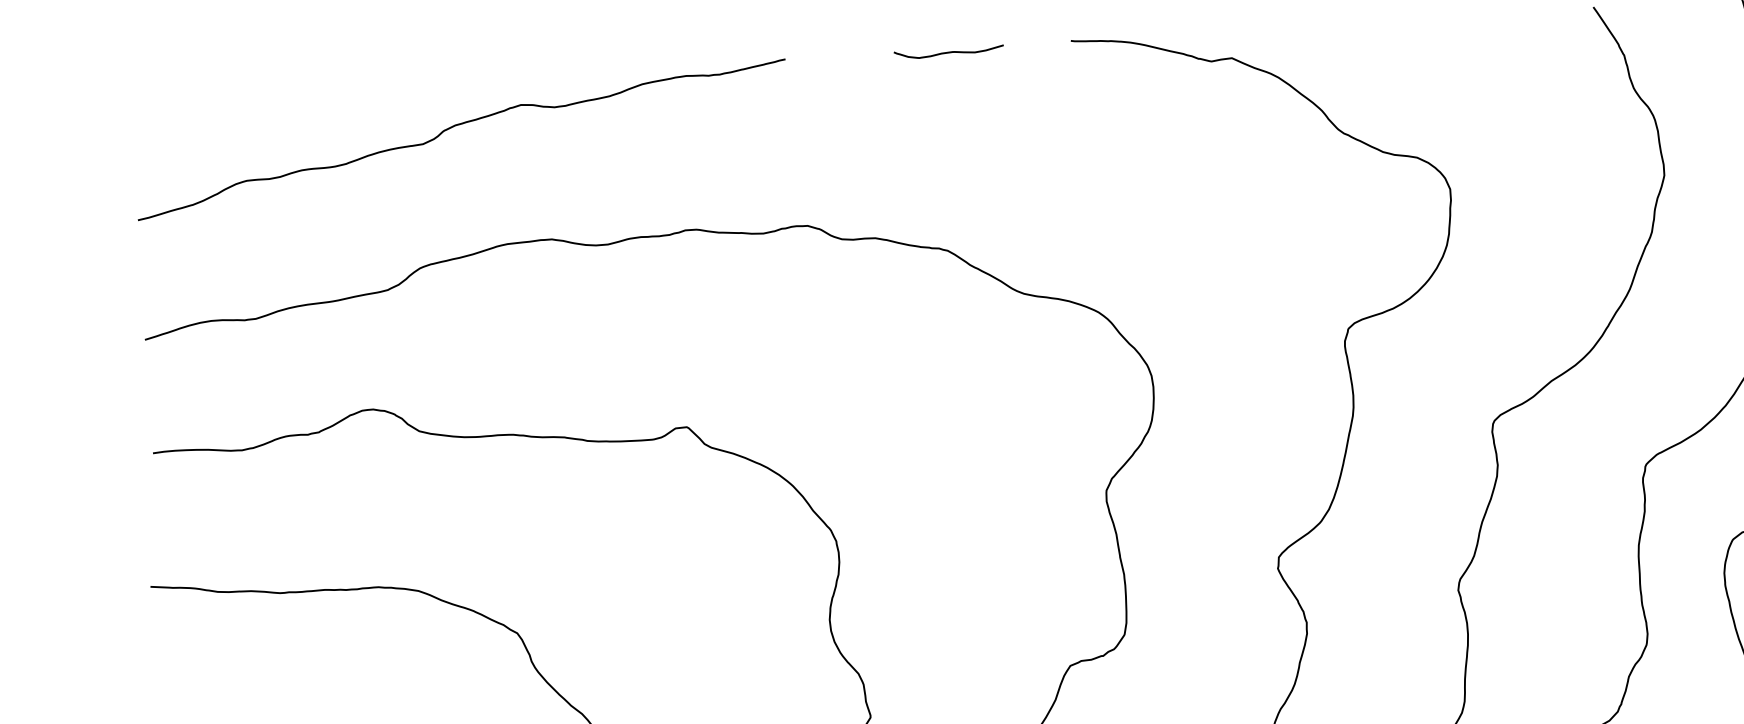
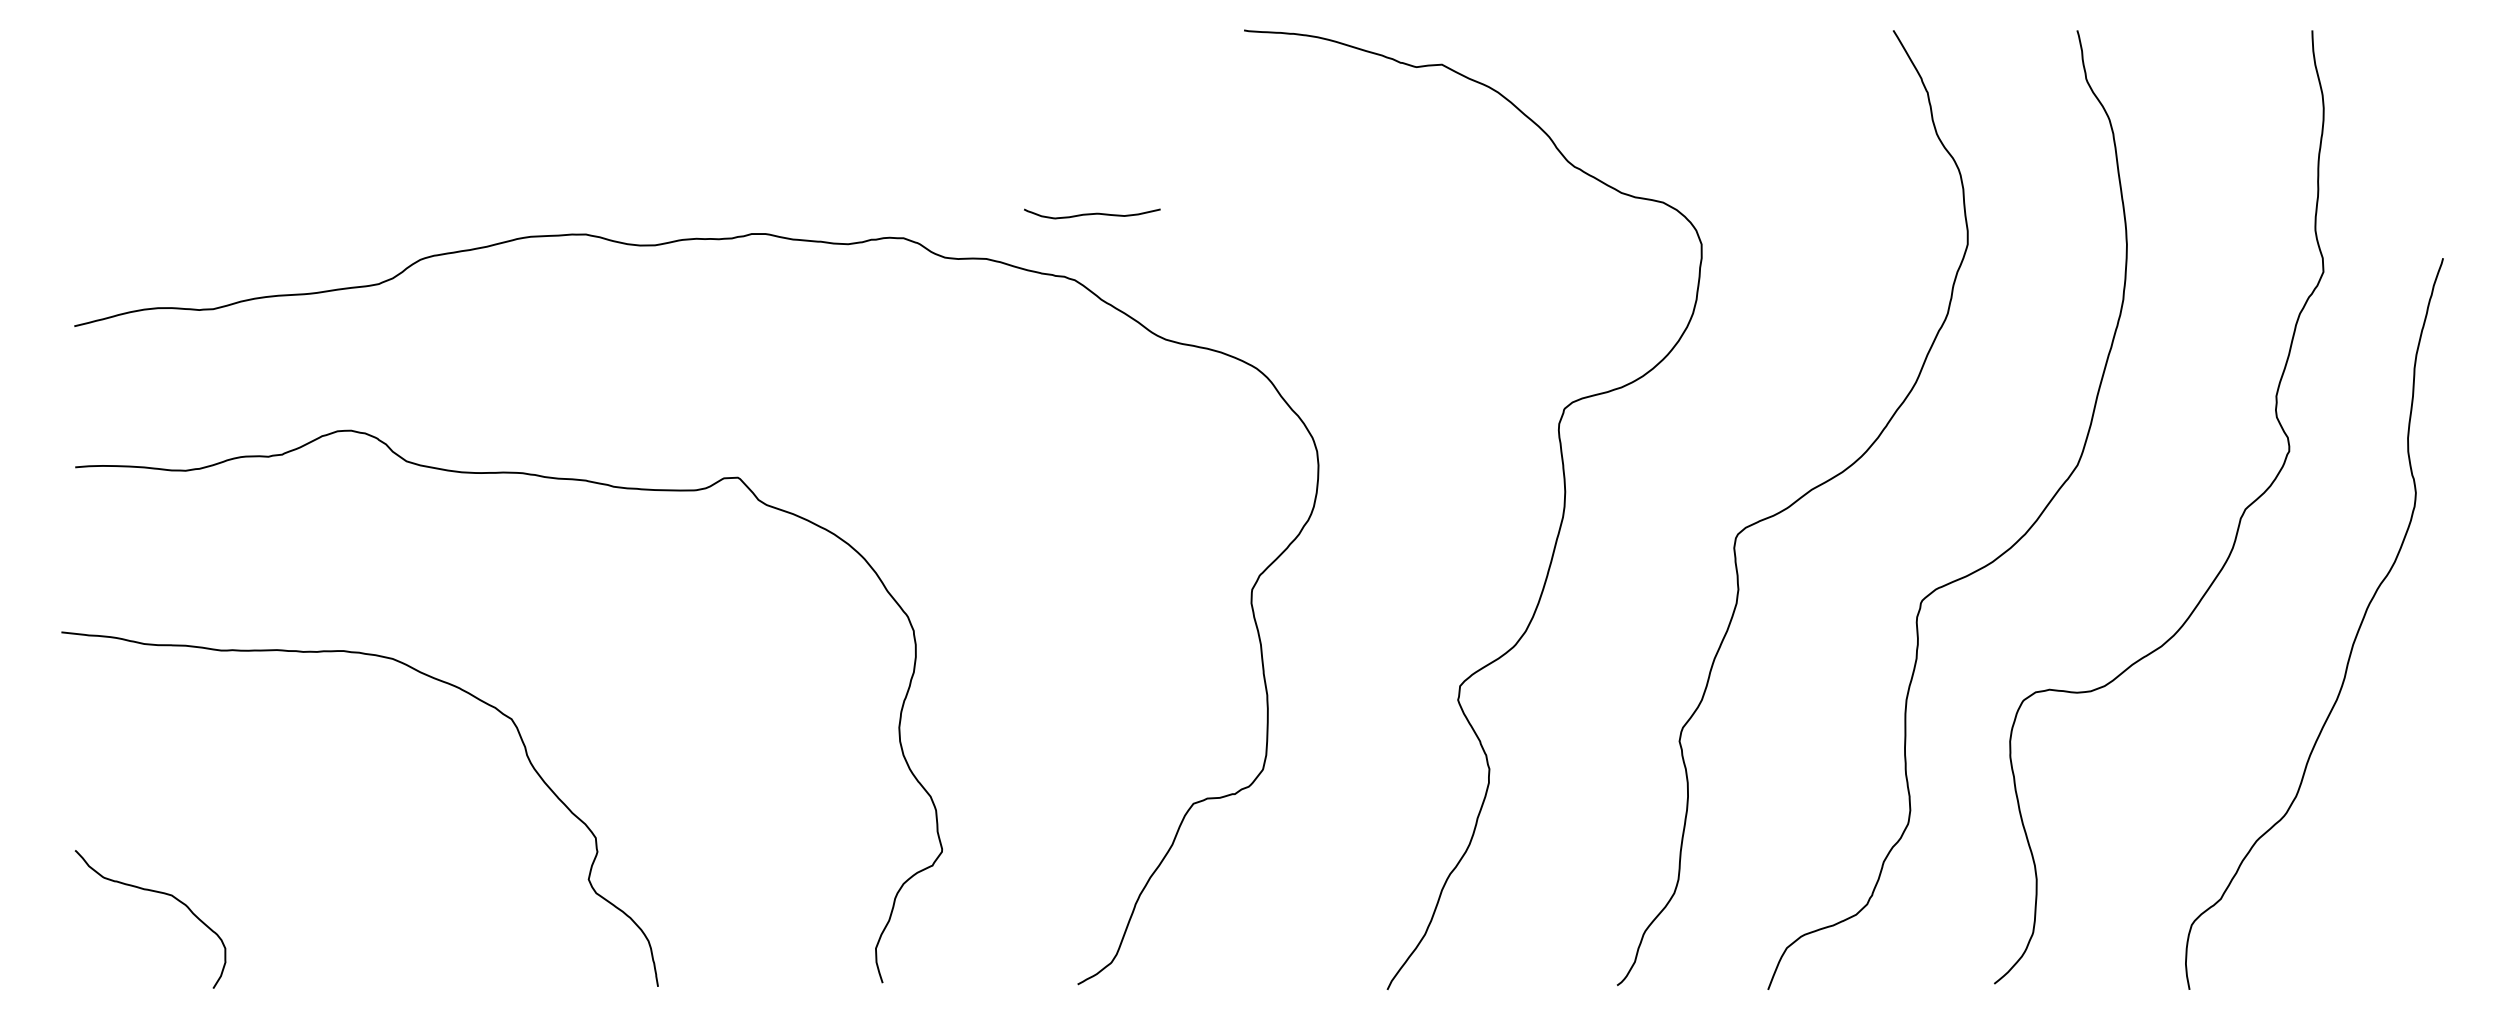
curve: (949, 52) -> (1092, 213), moved
curve: (457, 125) -> (478, 86), removed

